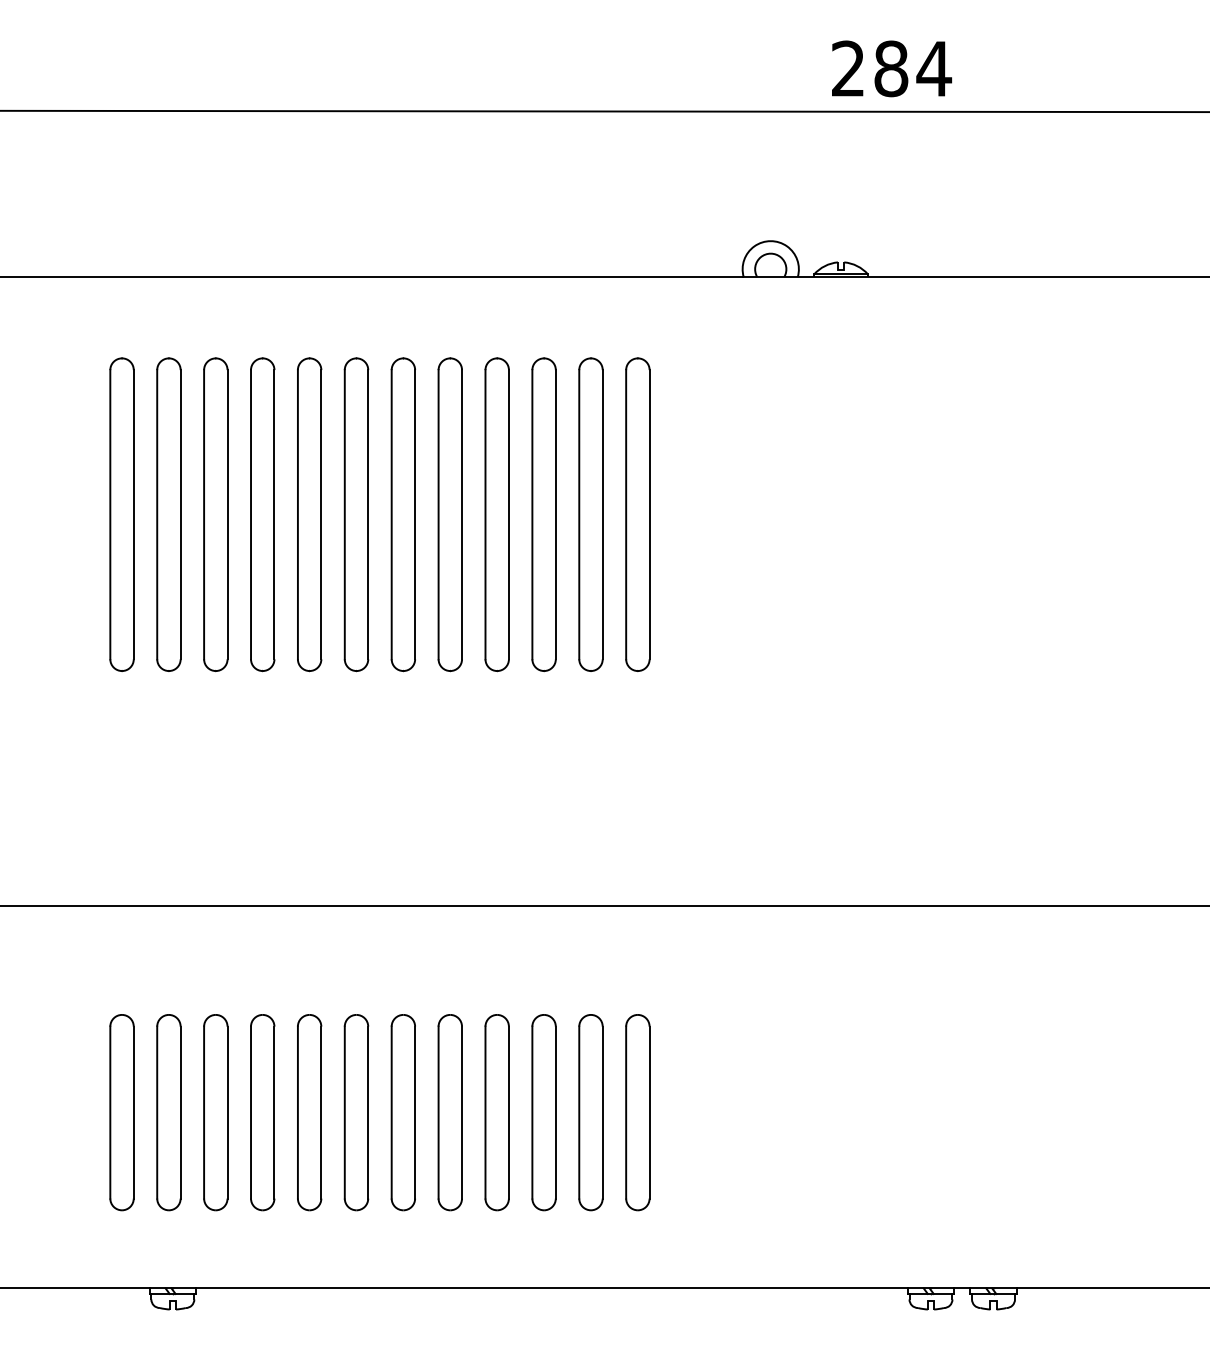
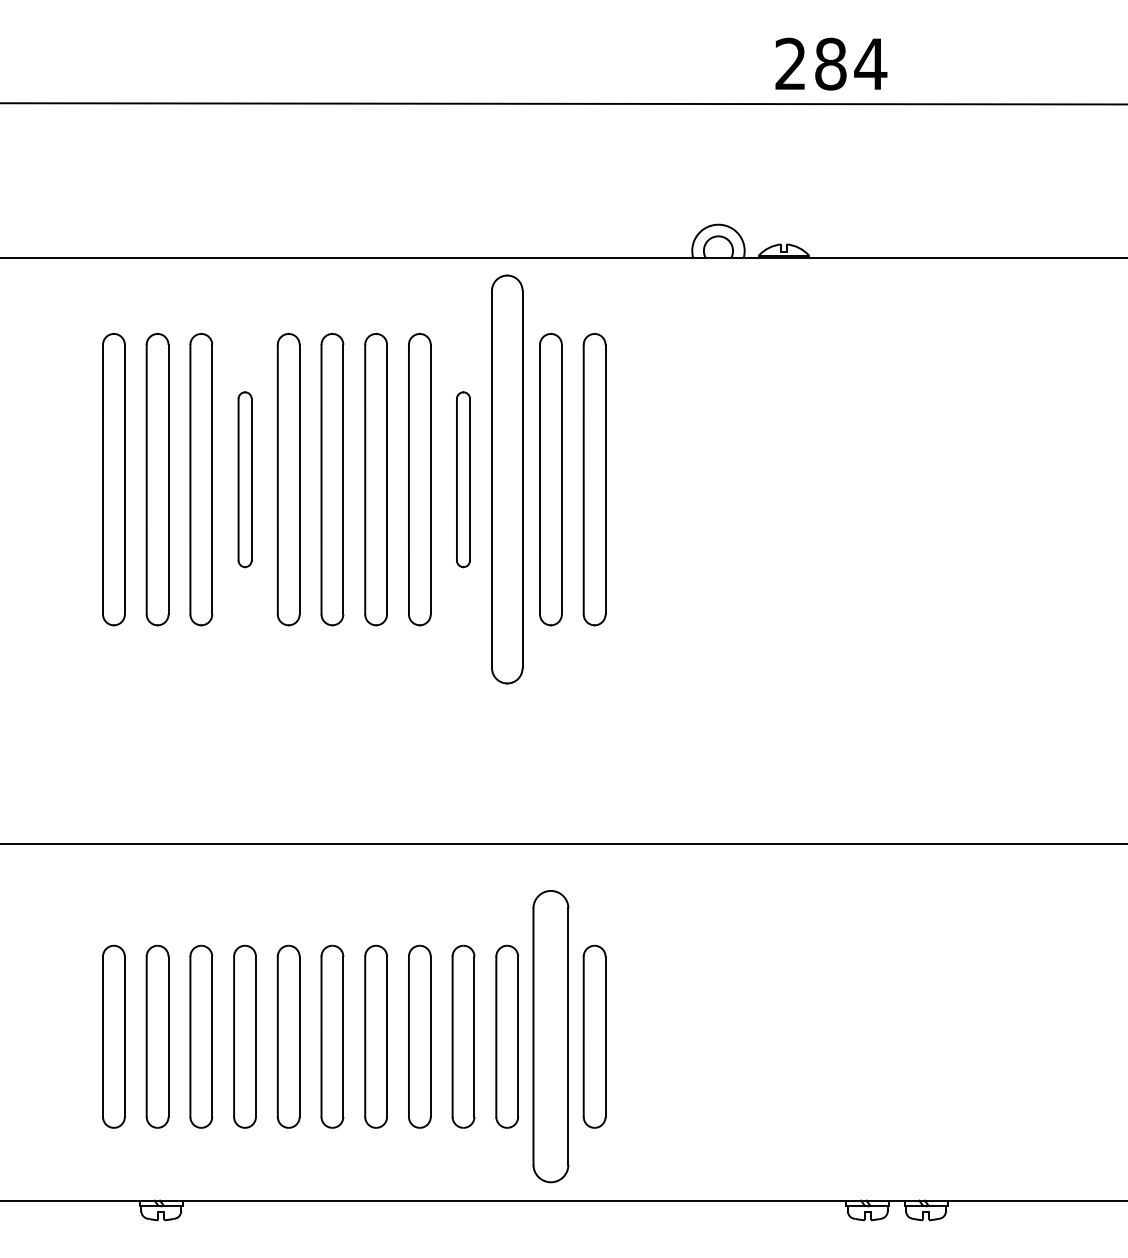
part: (262, 514) -> (244, 479), size x0.6
part: (496, 514) -> (462, 479), size x0.6
part: (543, 514) -> (506, 479), size x1.4
part: (590, 1112) -> (550, 1036), size x1.6

